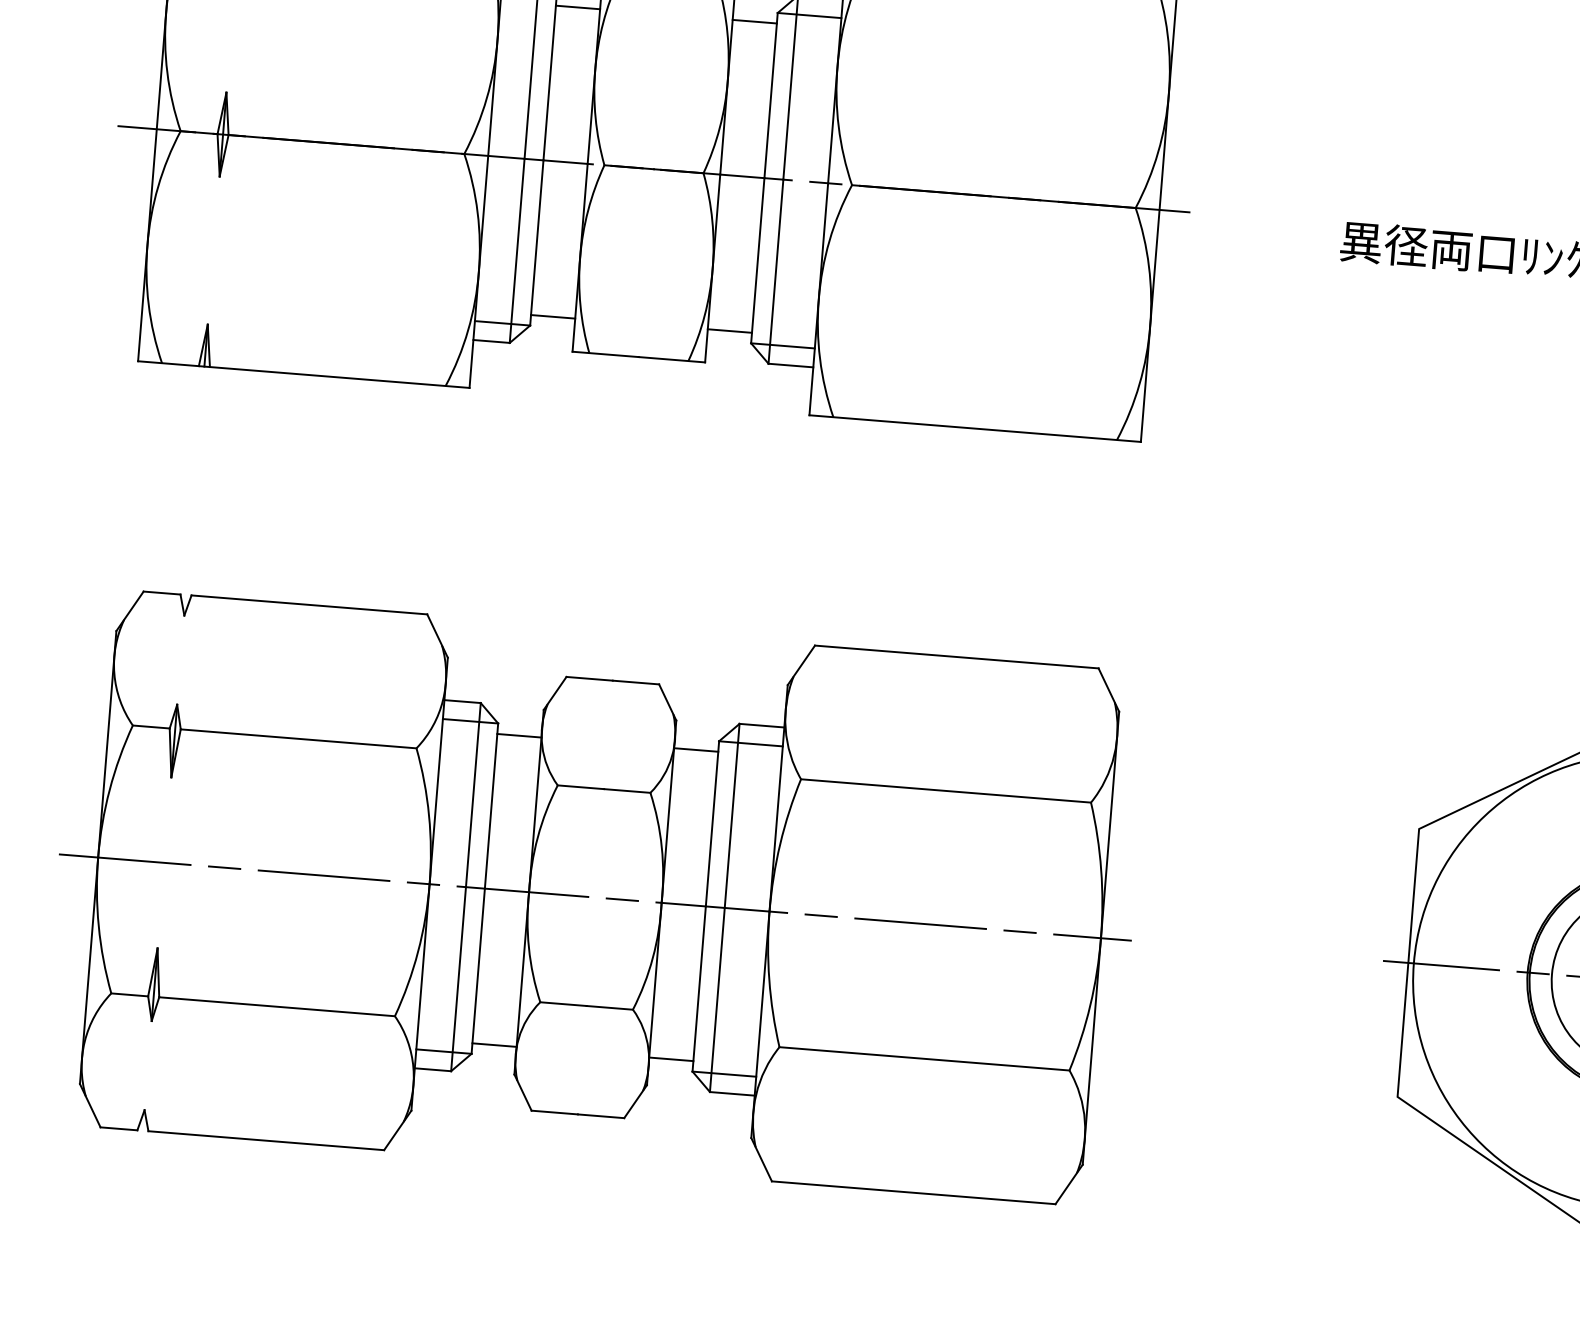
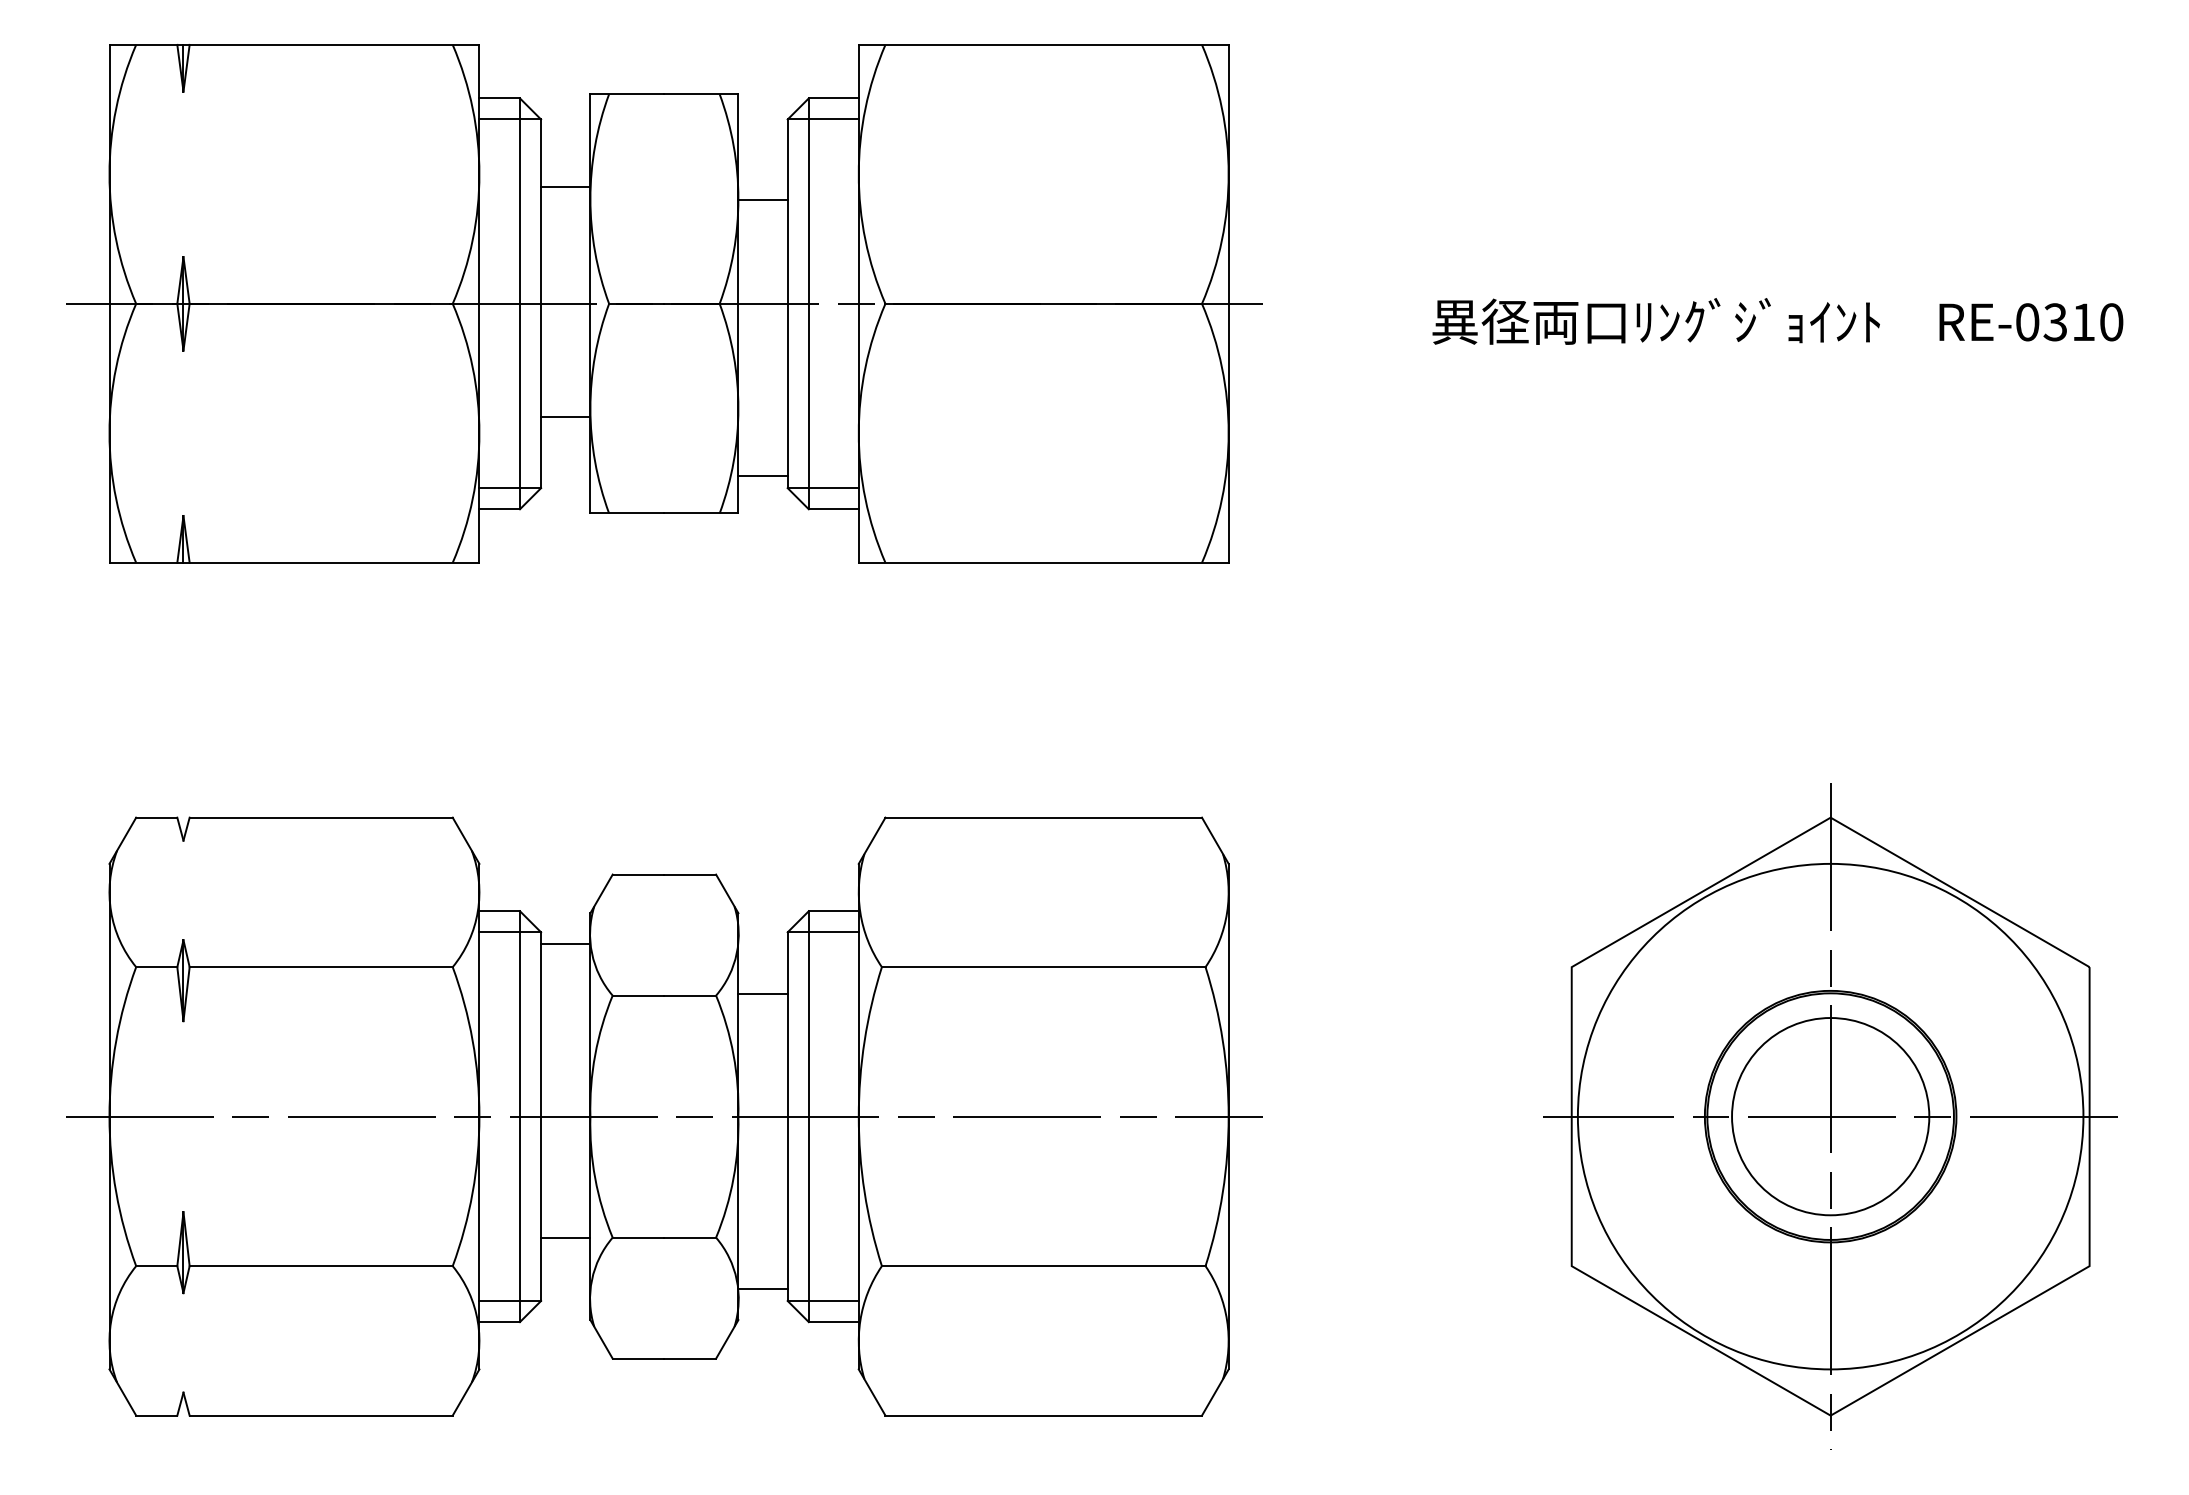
line: (577, 7) -> (565, 187), moved
line: (754, 21) -> (762, 200), moved
line: (552, 316) -> (565, 417), moved
line: (695, 750) -> (762, 994), moved
line: (494, 1045) -> (565, 1238), moved

